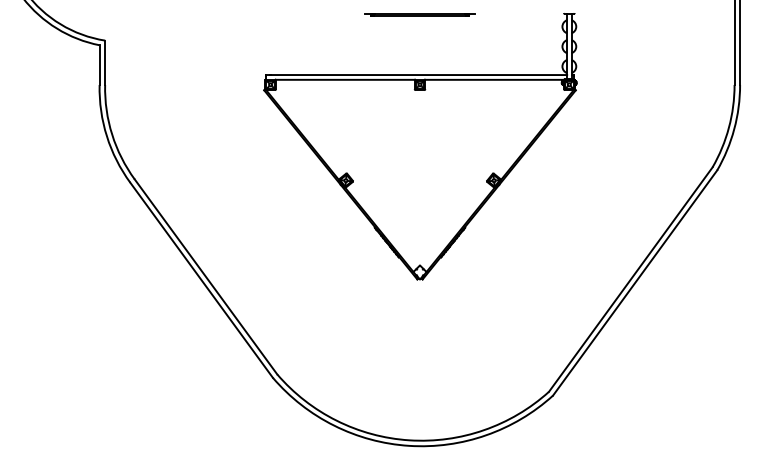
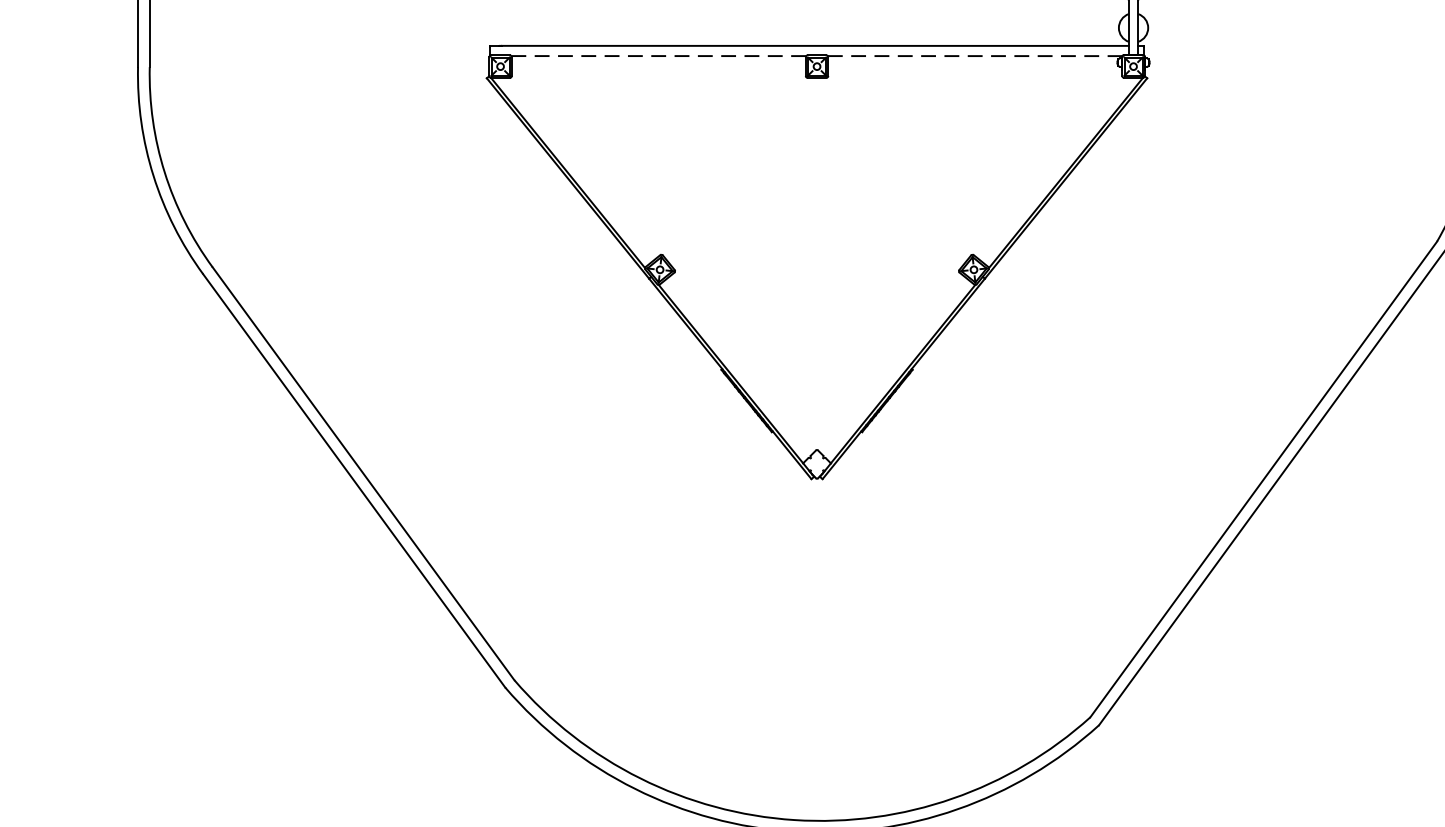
line: (345, 79) -> (659, 55), solid -> dashed
line: (495, 79) -> (977, 55), solid -> dashed

